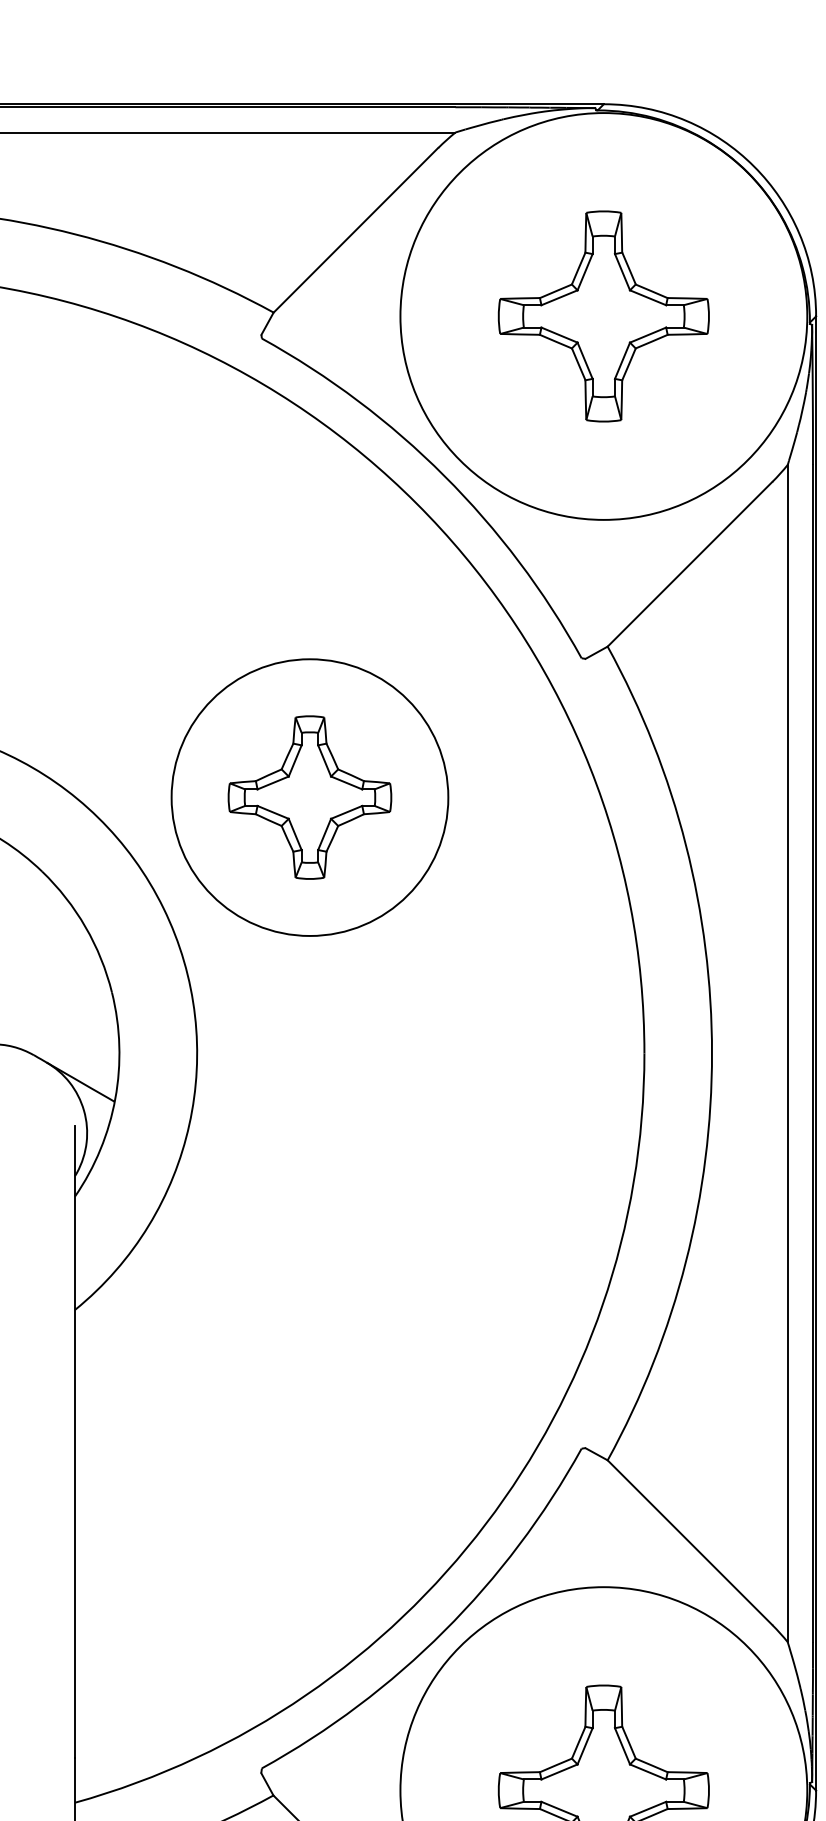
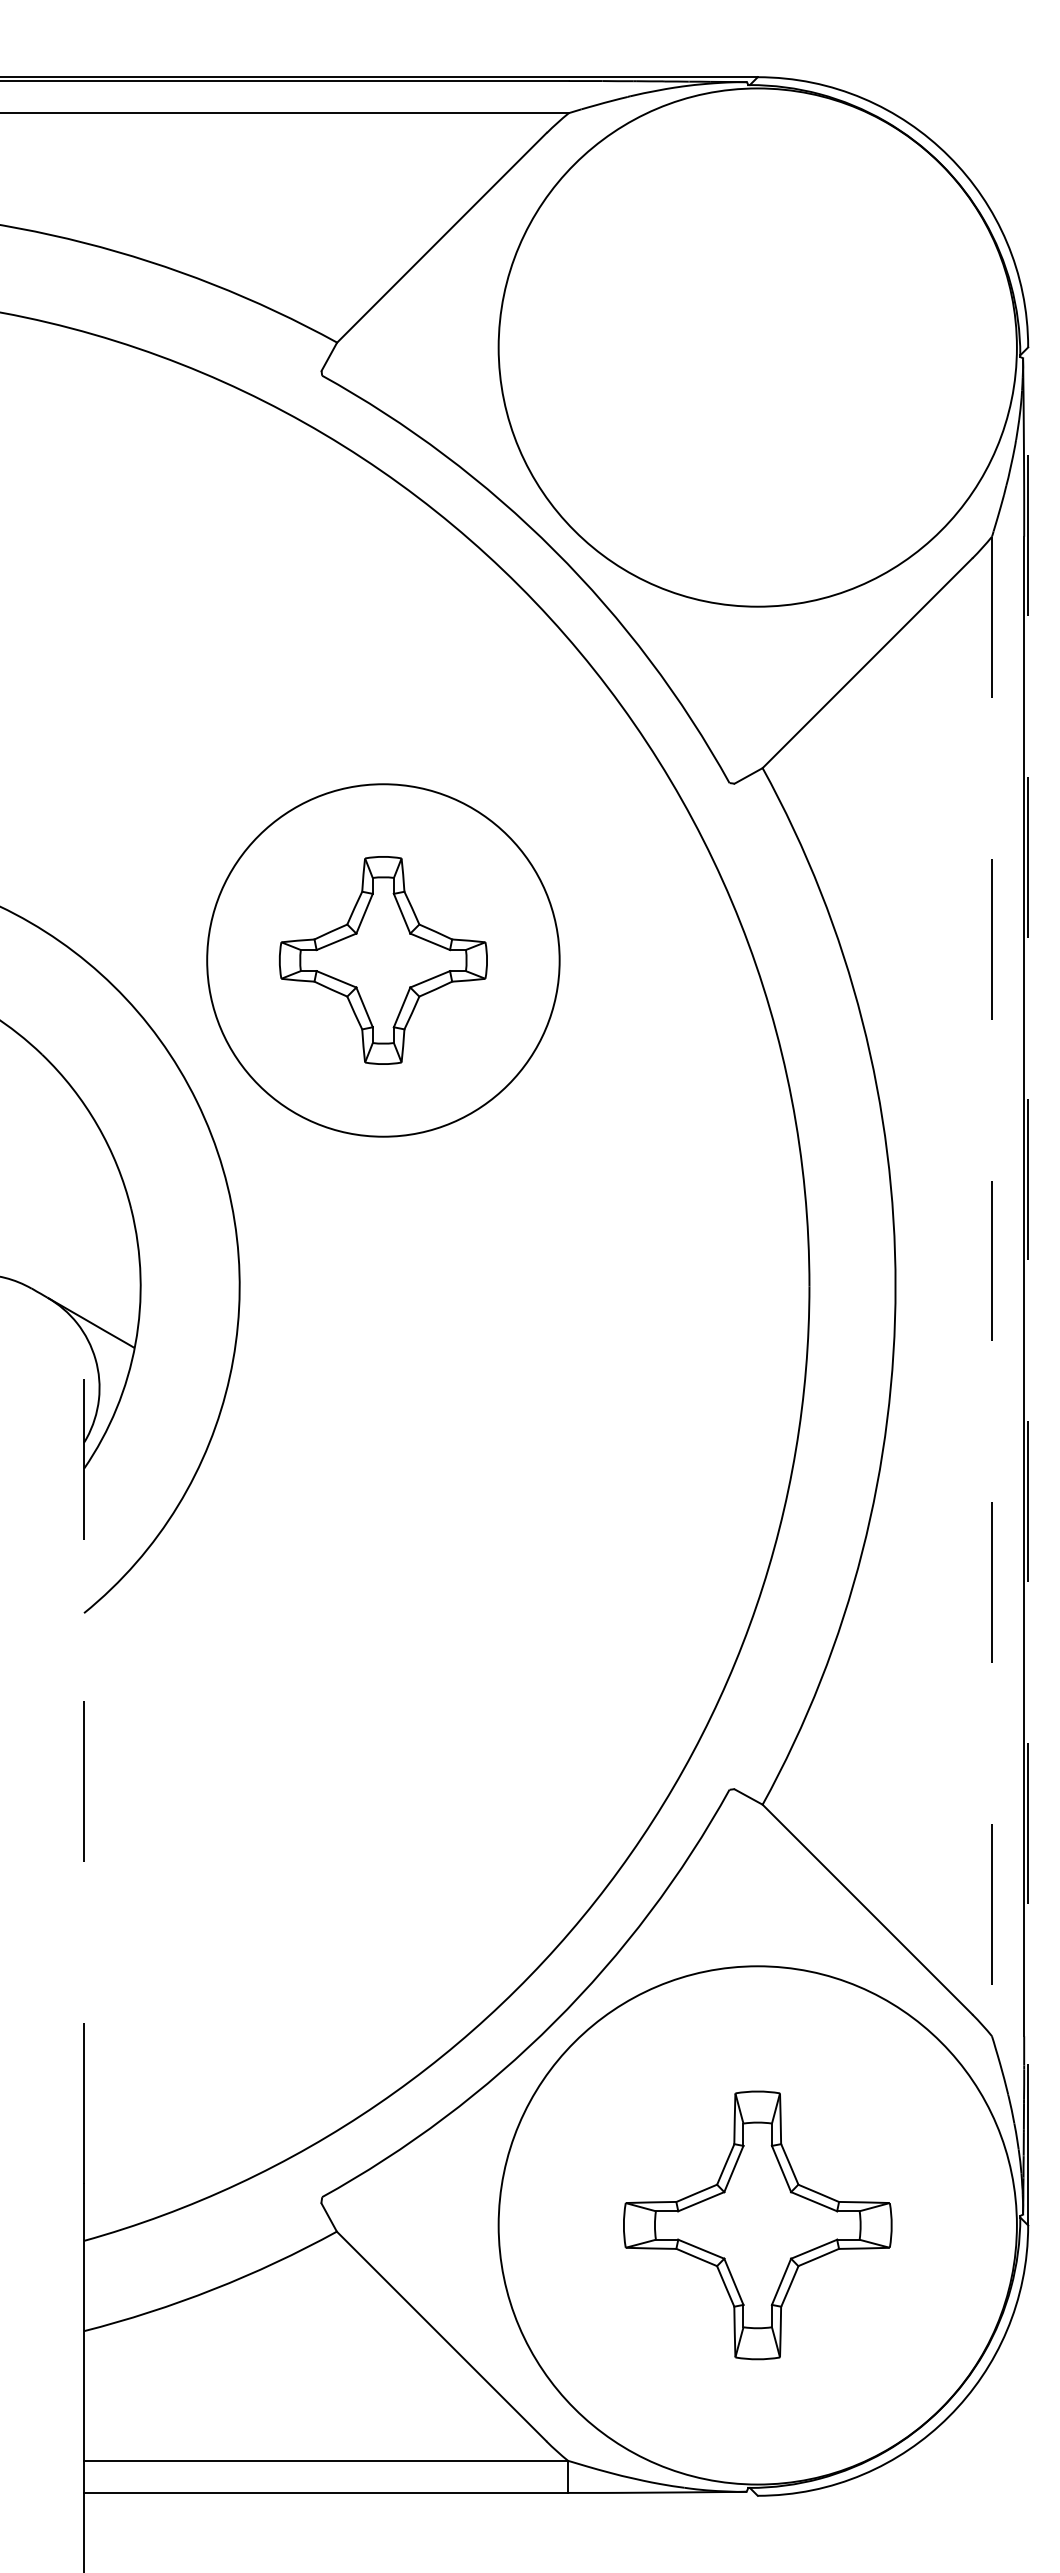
part: (603, 316) -> (757, 347), removed
line: (816, 1052) -> (1028, 1285), solid -> dashed
line: (787, 1053) -> (991, 1286), solid -> dashed
line: (75, 1442) -> (84, 1781), solid -> dashed

